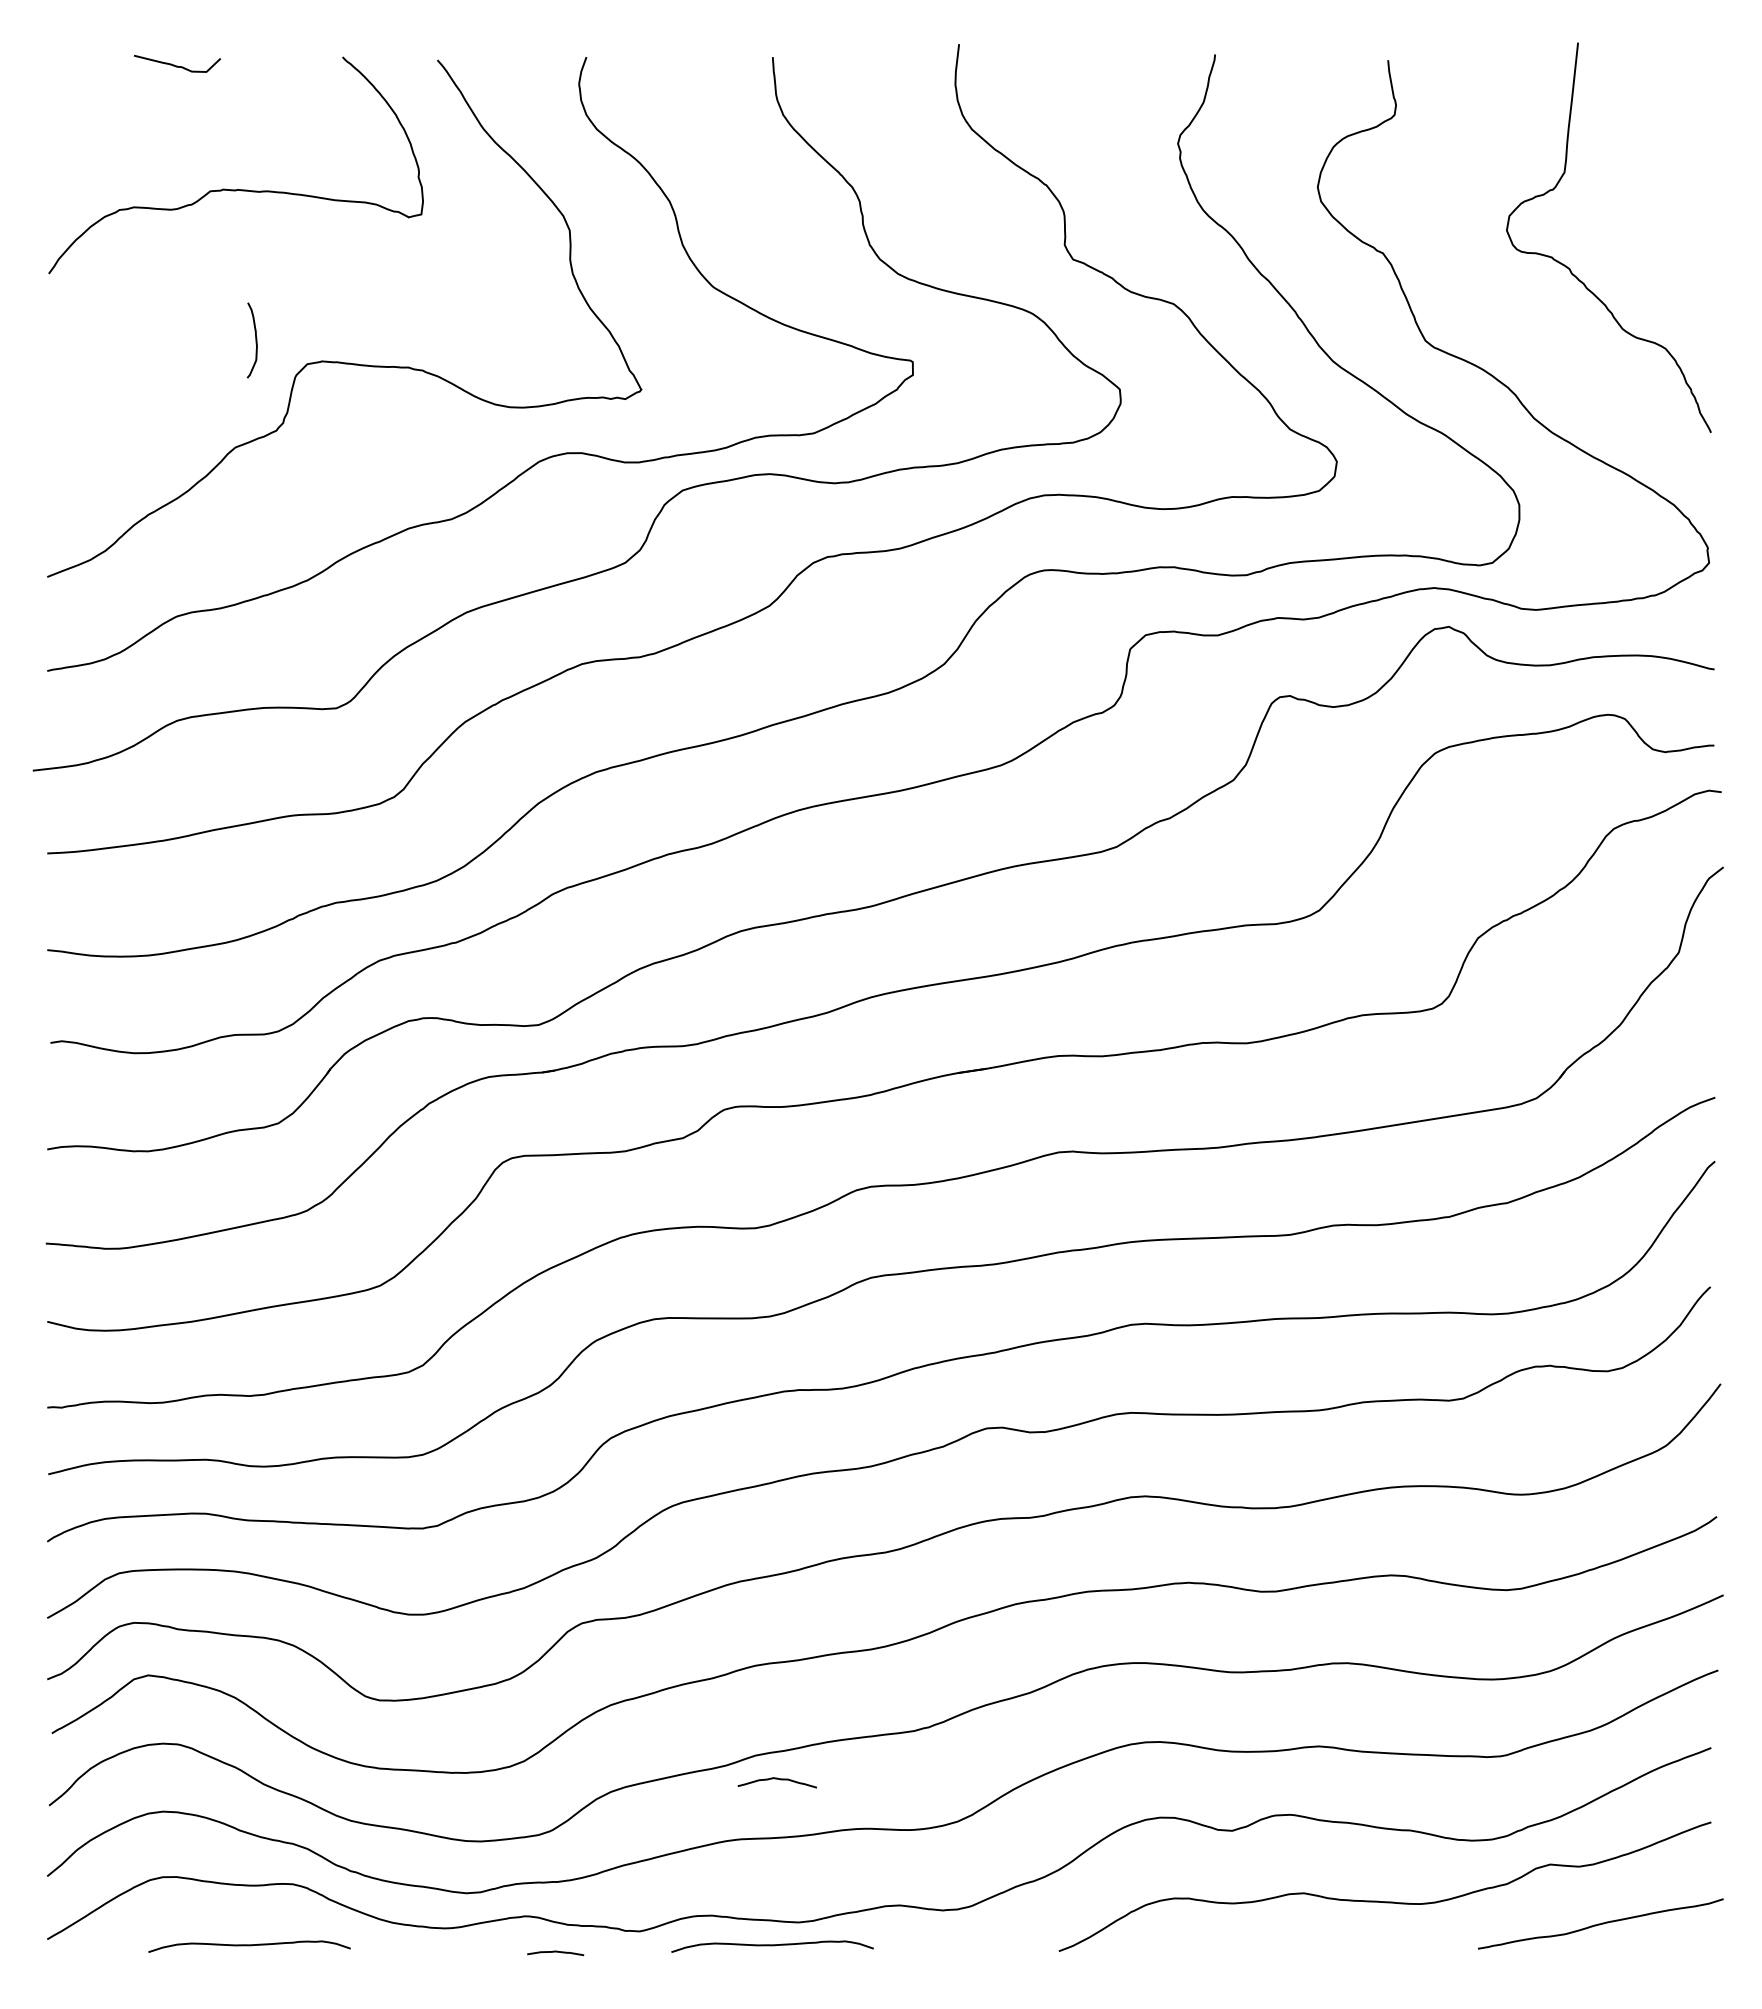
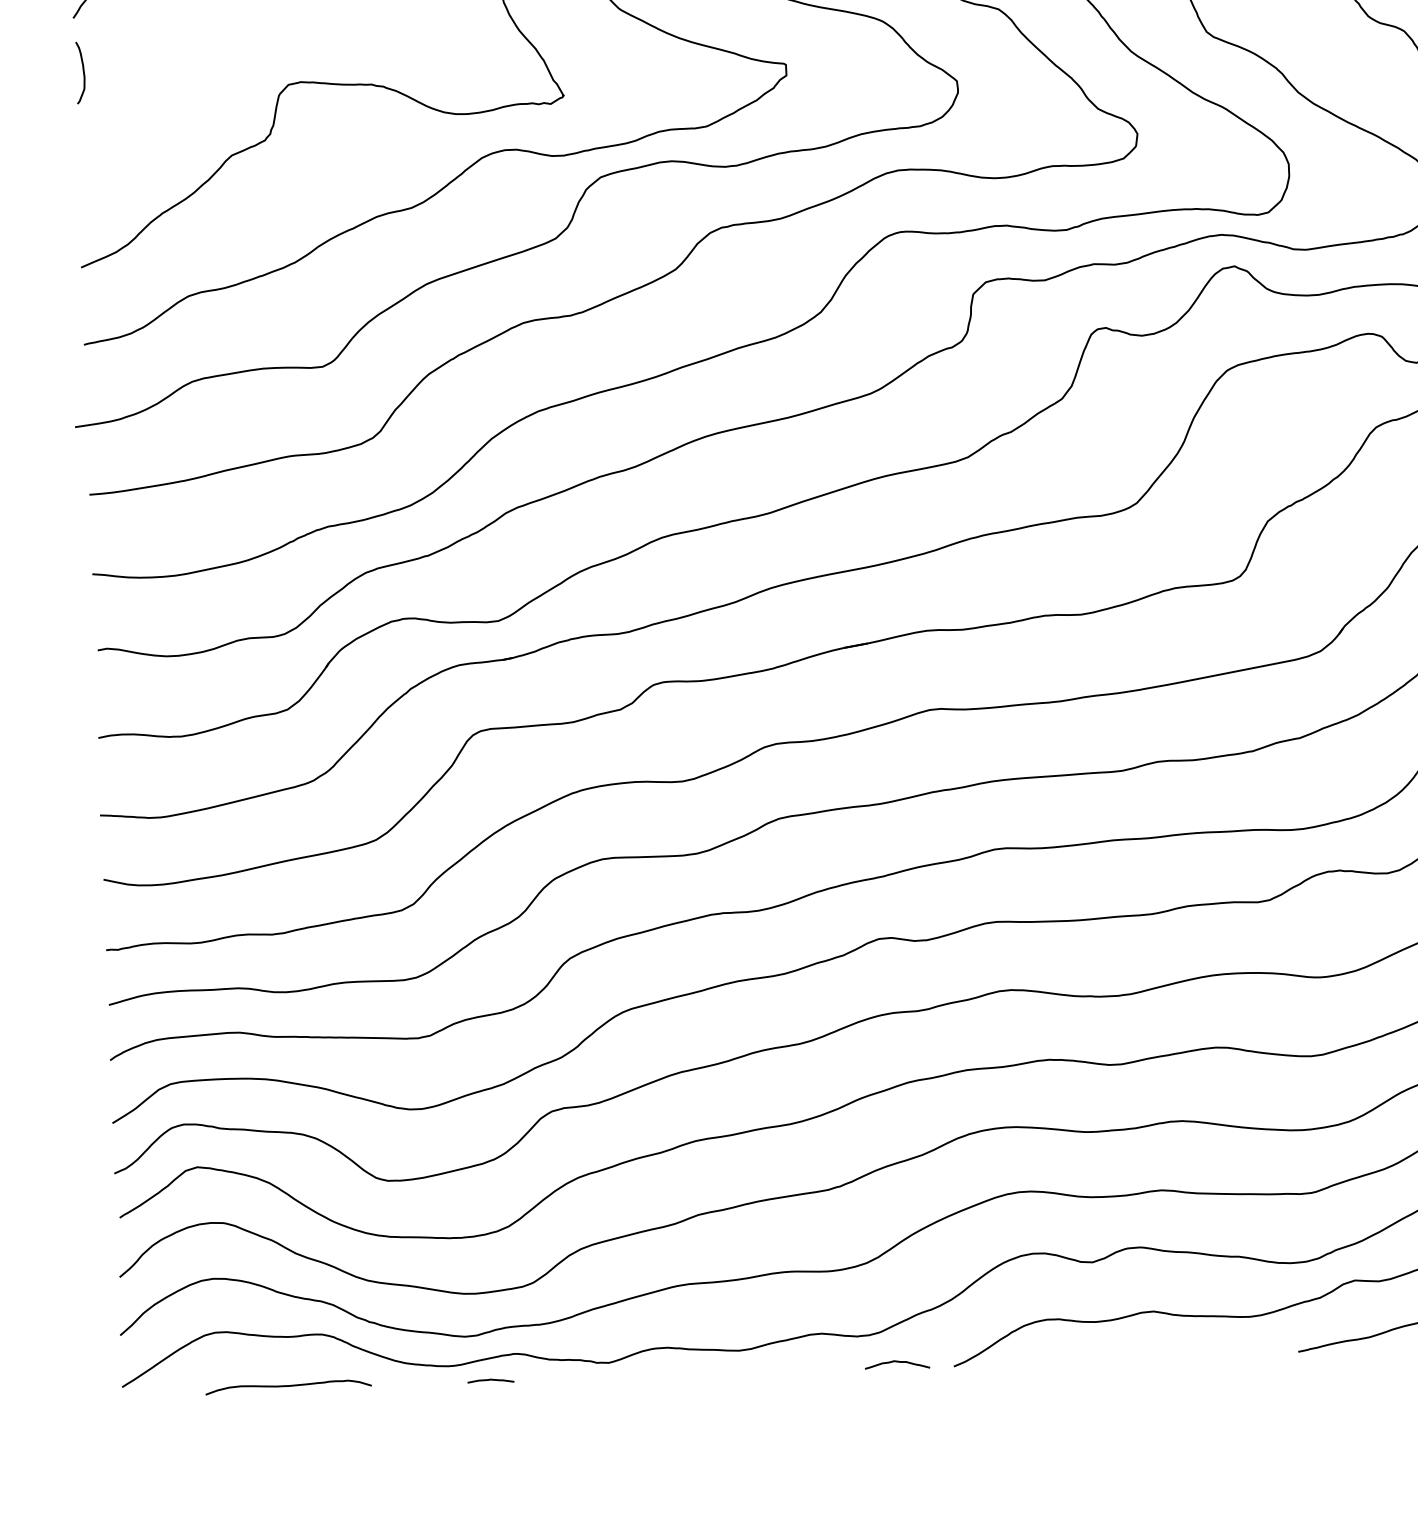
curve: (255, 340) -> (83, 72), moved
curve: (776, 1779) -> (896, 1362), moved
curve: (772, 1946) -> (718, 1371), removed
curve: (555, 1952) -> (490, 1380), moved

